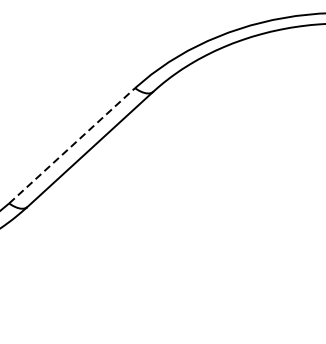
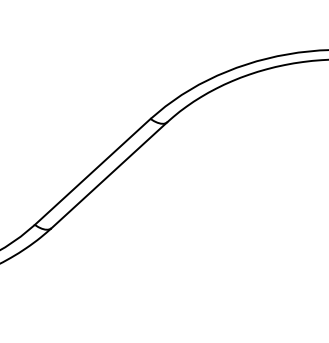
line: (72, 145) -> (93, 171), dashed -> solid

